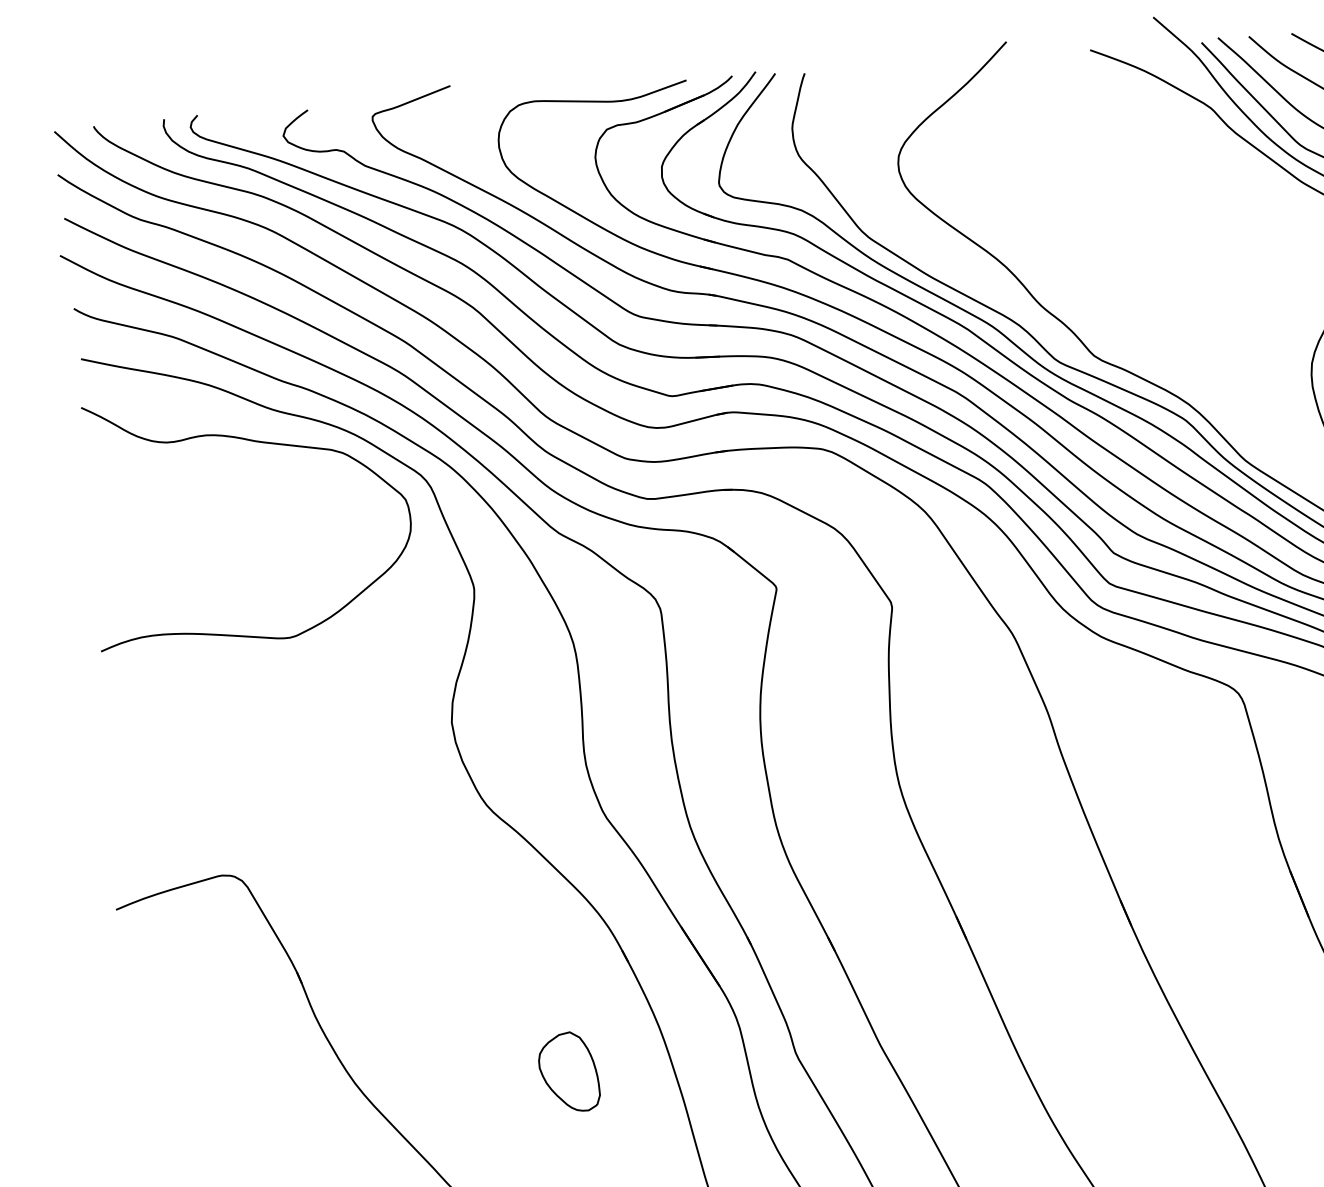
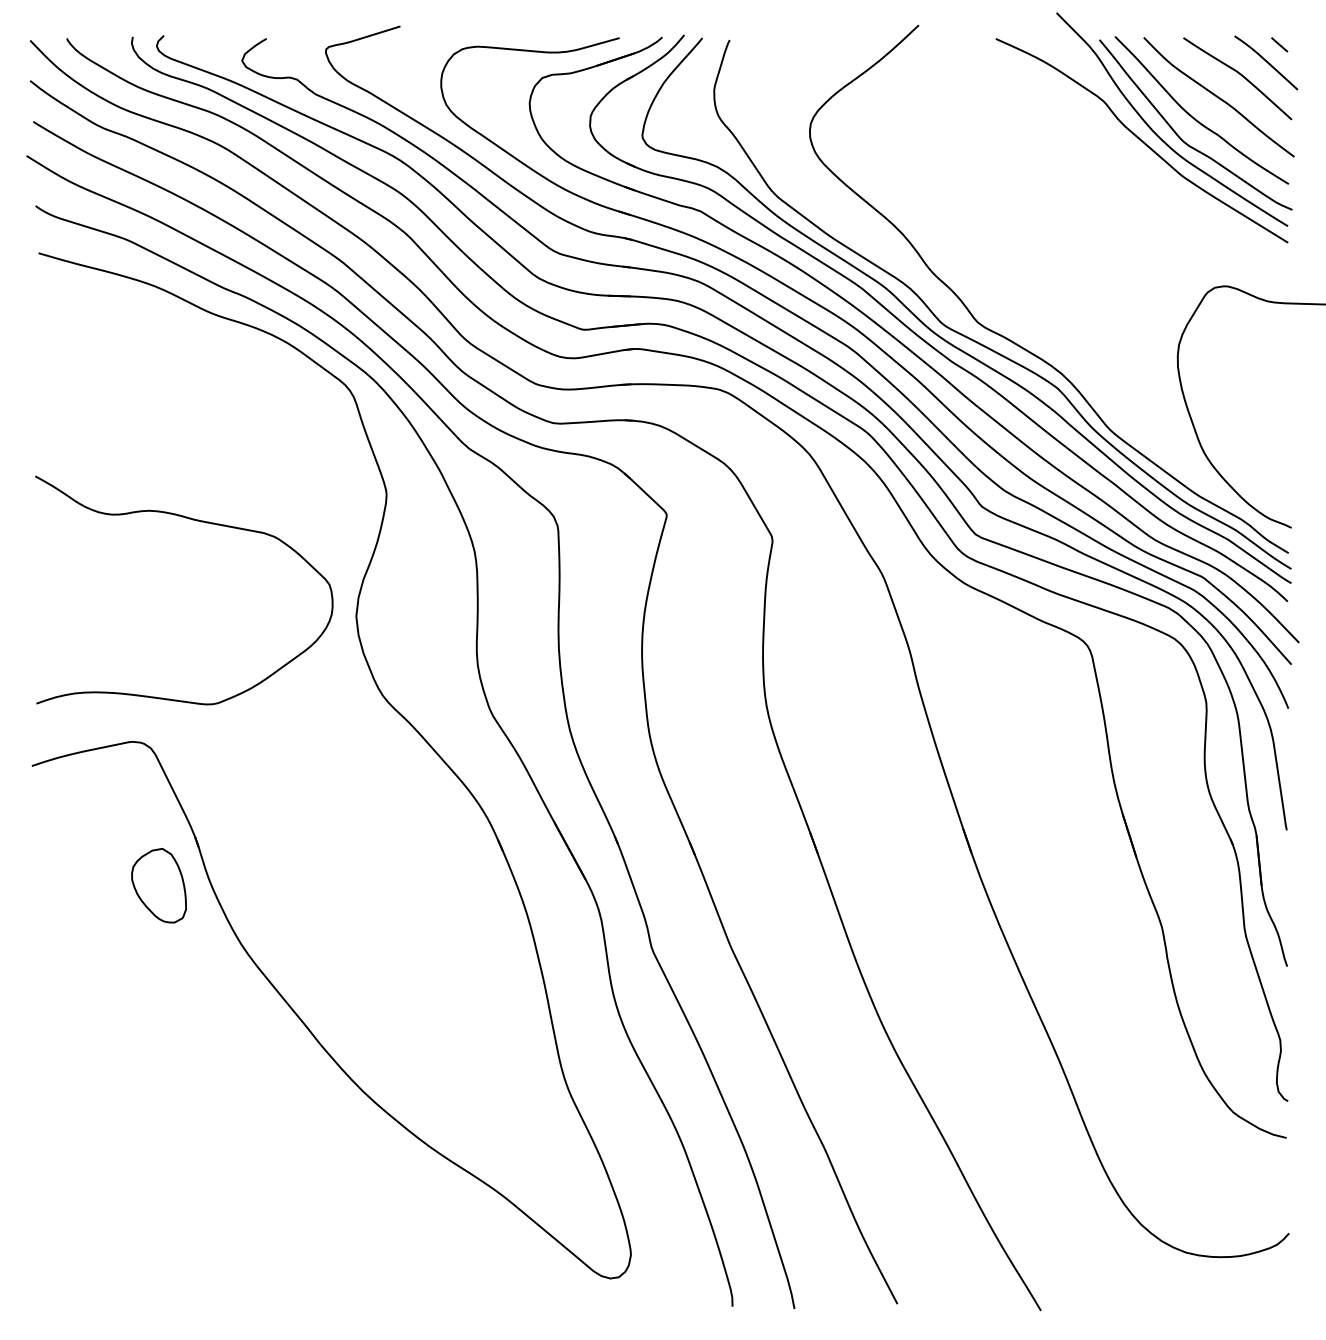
curve: (257, 442) -> (196, 521), moved
part: (568, 1071) -> (158, 885), moved

